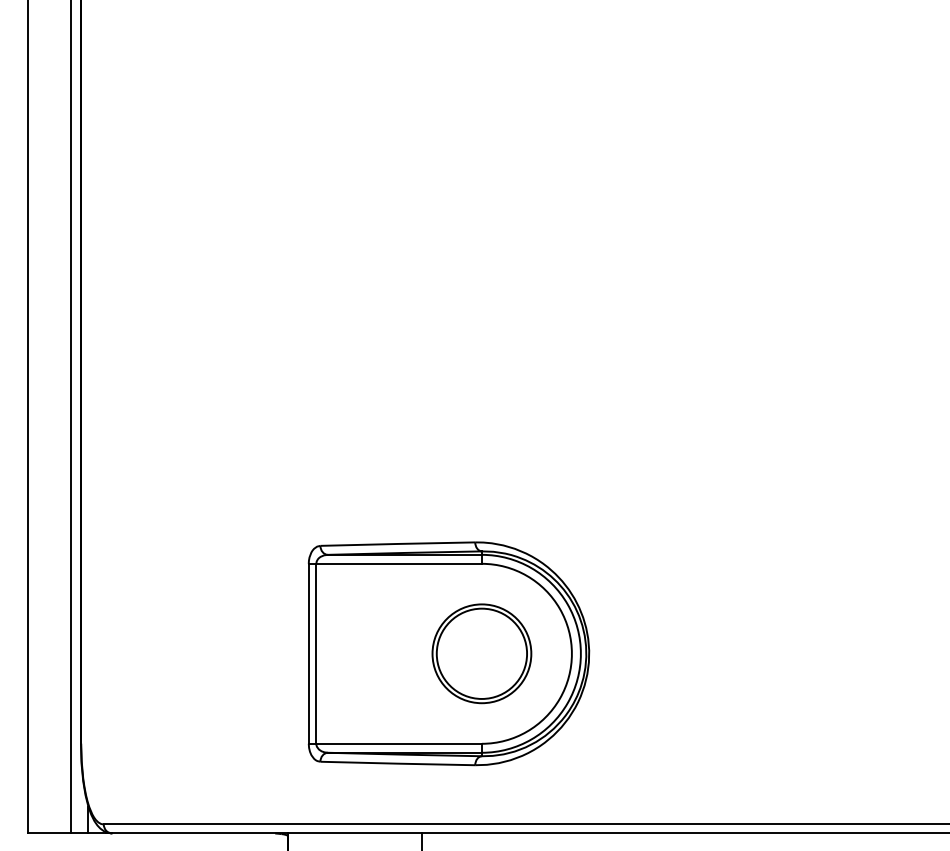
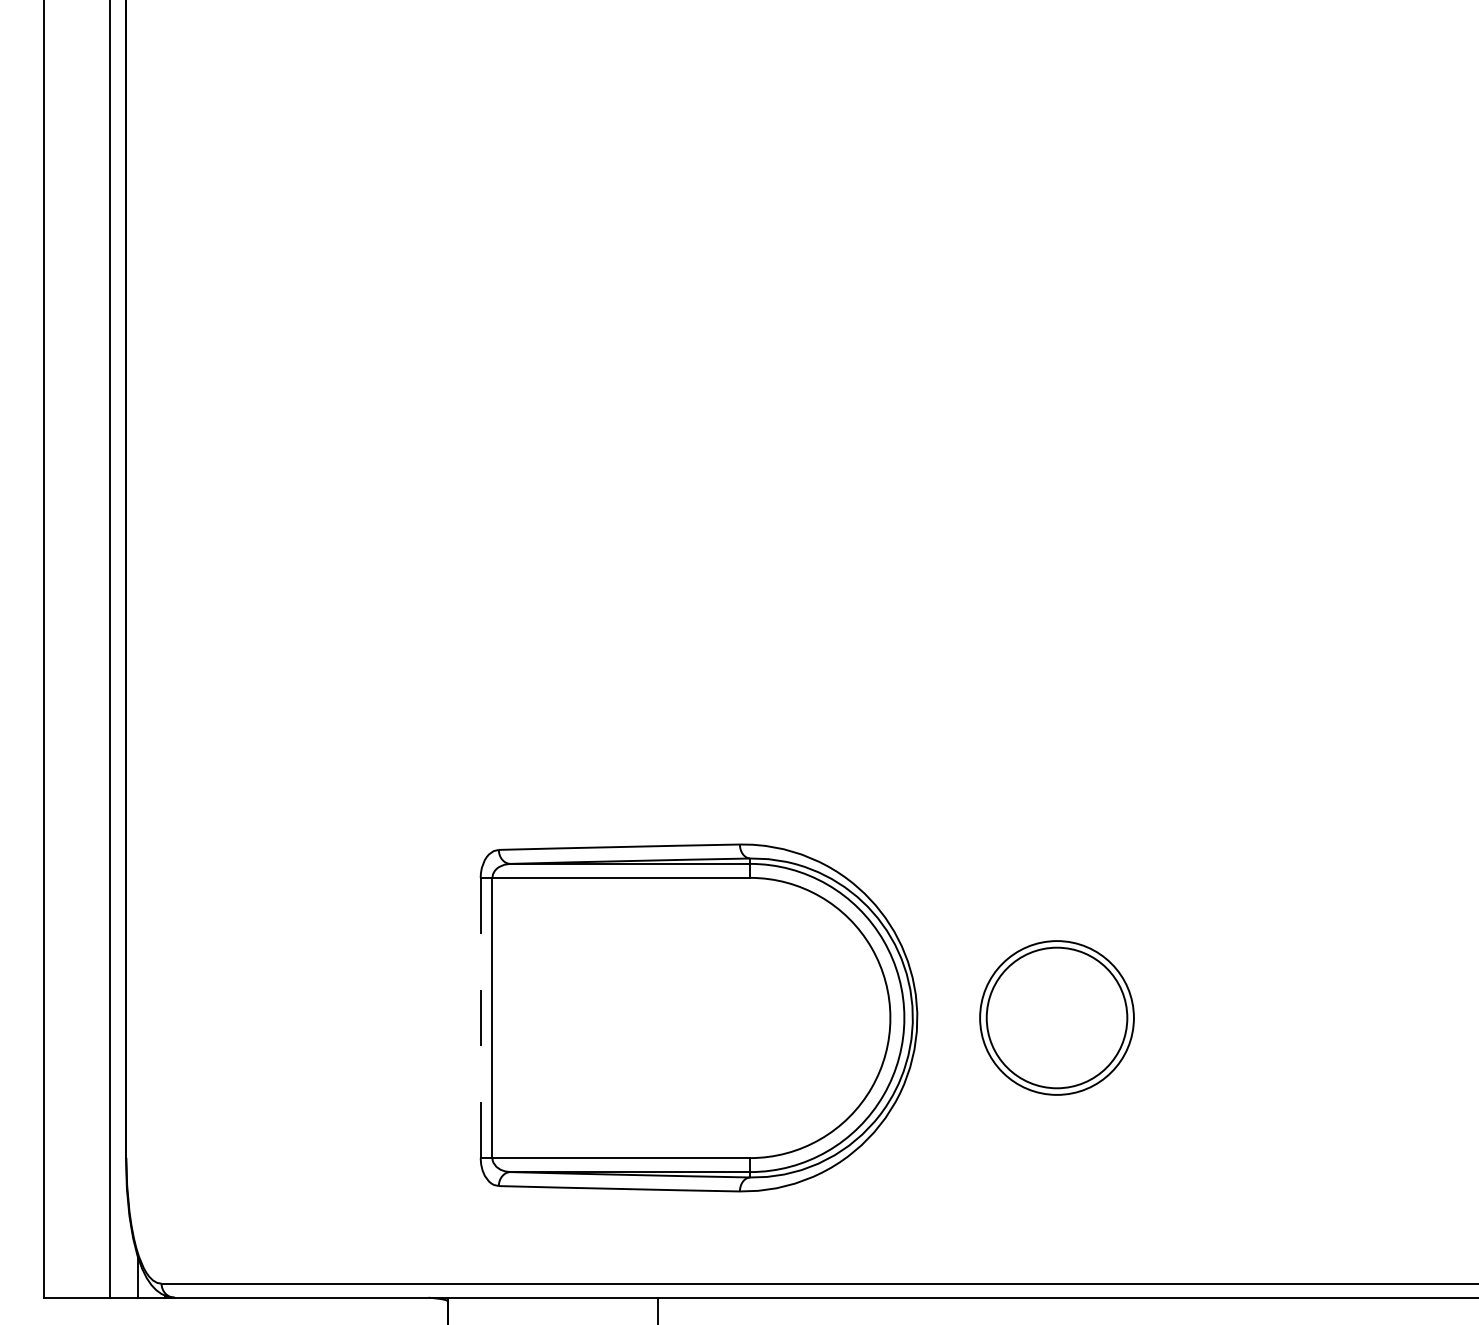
line: (308, 653) -> (480, 1017), solid -> dashed
part: (481, 653) -> (1056, 1017), moved

